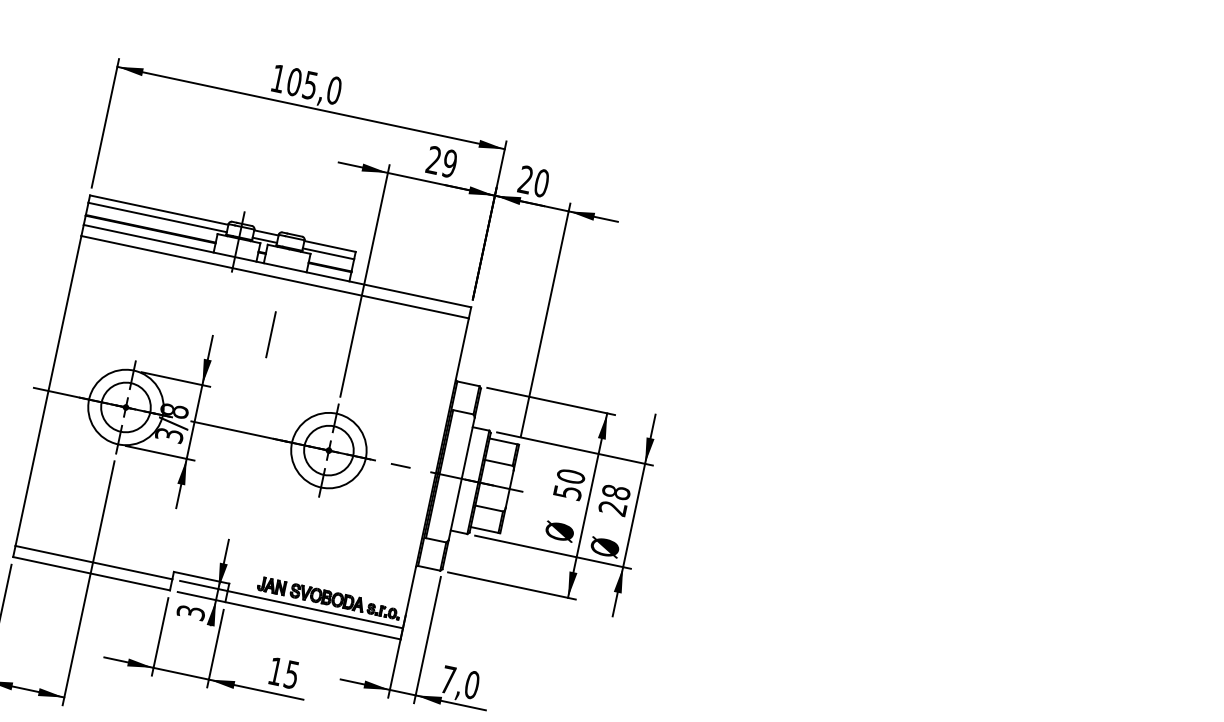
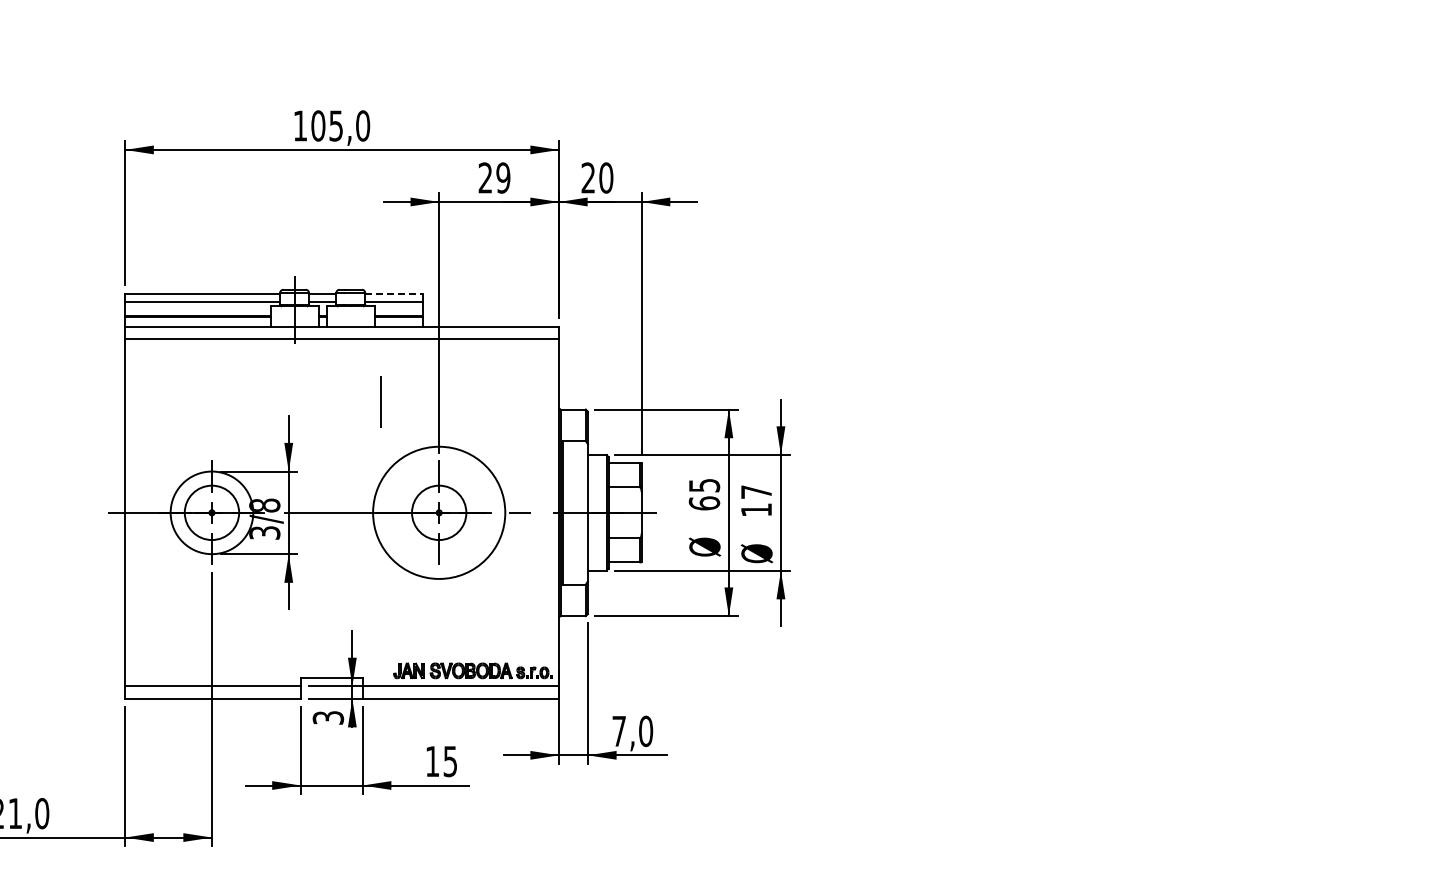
line: (329, 246) -> (393, 293), solid -> dashed
line: (270, 334) -> (380, 401), moved
circle: (328, 450) -> (438, 512), size x1.6
text: (569, 484) -> (704, 494), 50 -> 65
text: (614, 499) -> (756, 500), 28 -> 17

